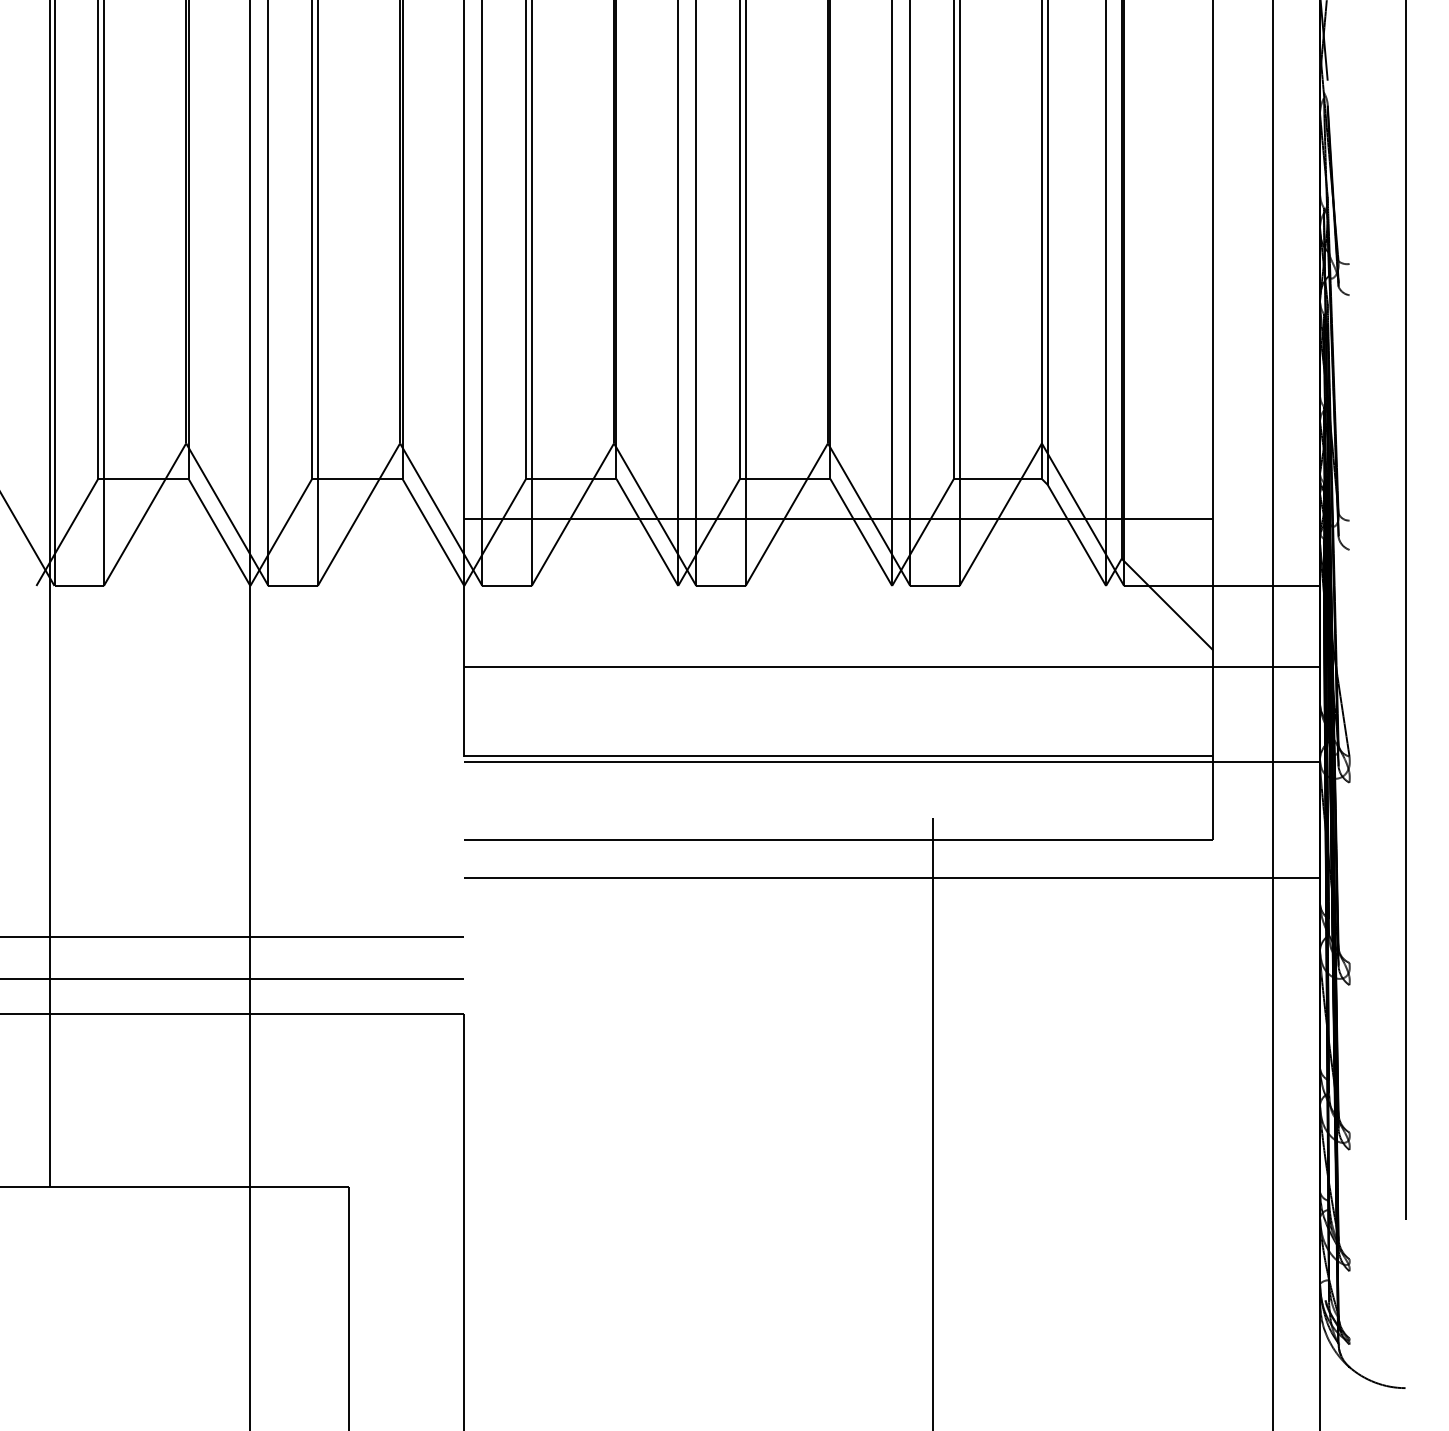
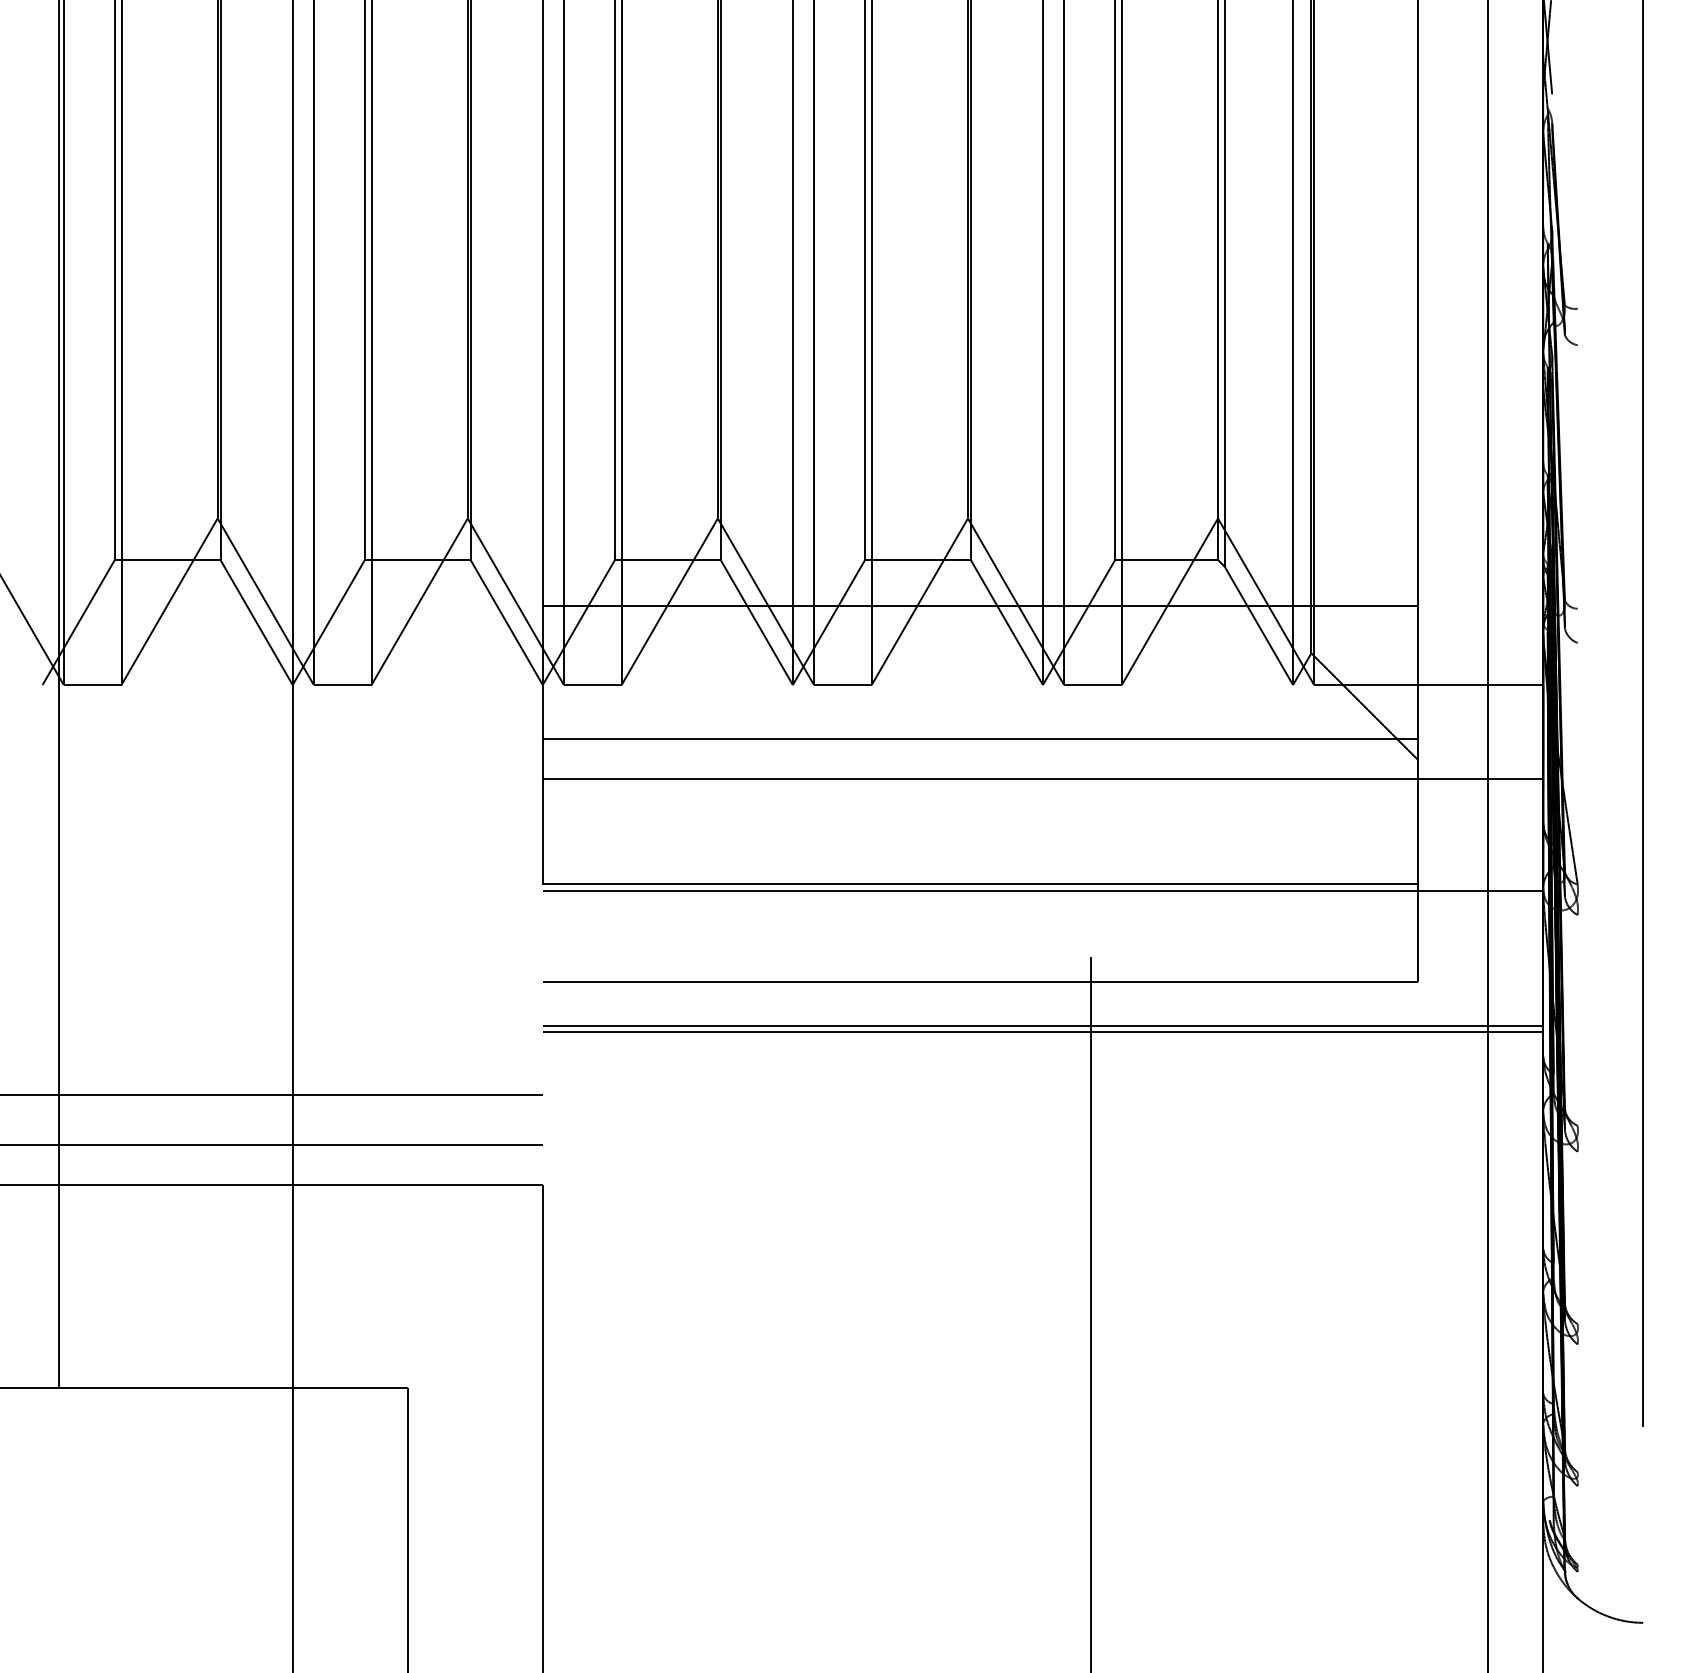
line: (838, 632) -> (980, 739), added
line: (891, 882) -> (1042, 1031), added

